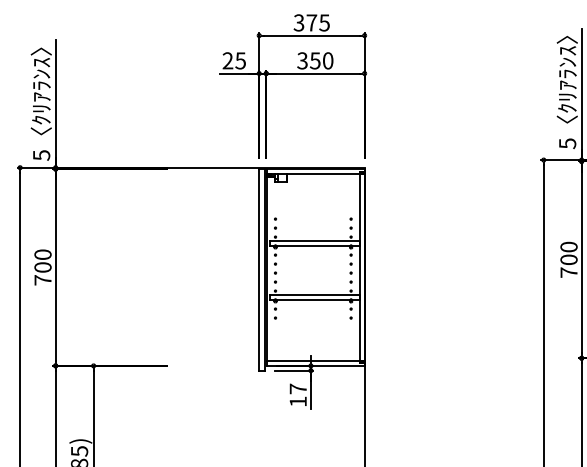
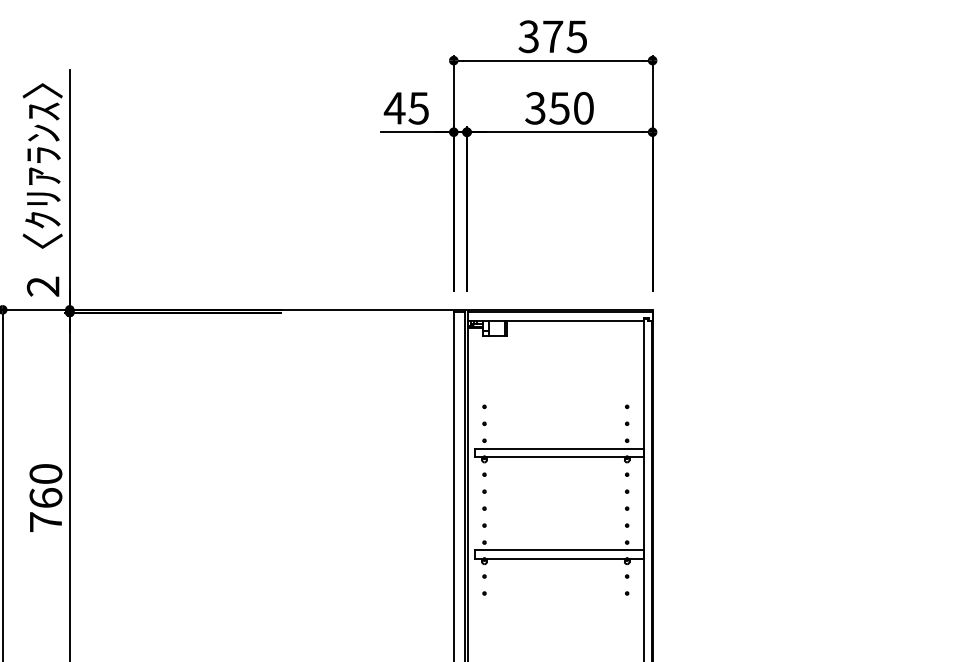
text: (227, 60) -> (393, 107), 25 -> 45
text: (41, 155) -> (43, 286), 5 -> 2
text: (42, 267) -> (44, 498), 700 -> 760

